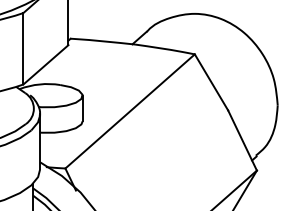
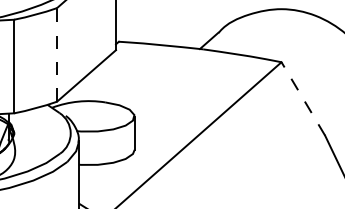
line: (23, 48) -> (57, 54), solid -> dashed
line: (211, 82) -> (303, 99), solid -> dashed

